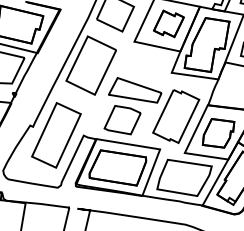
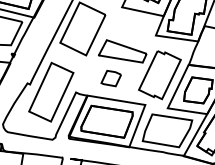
part: (122, 120) -> (111, 78), size x0.6

